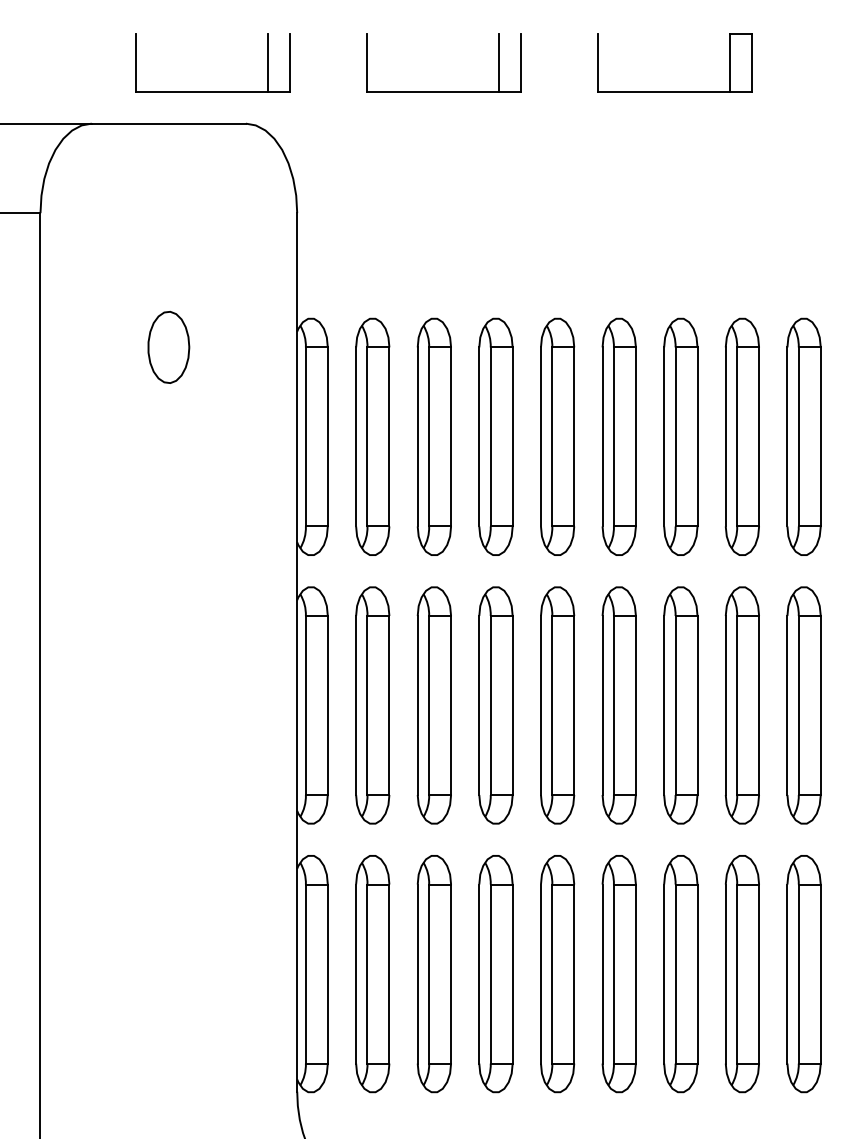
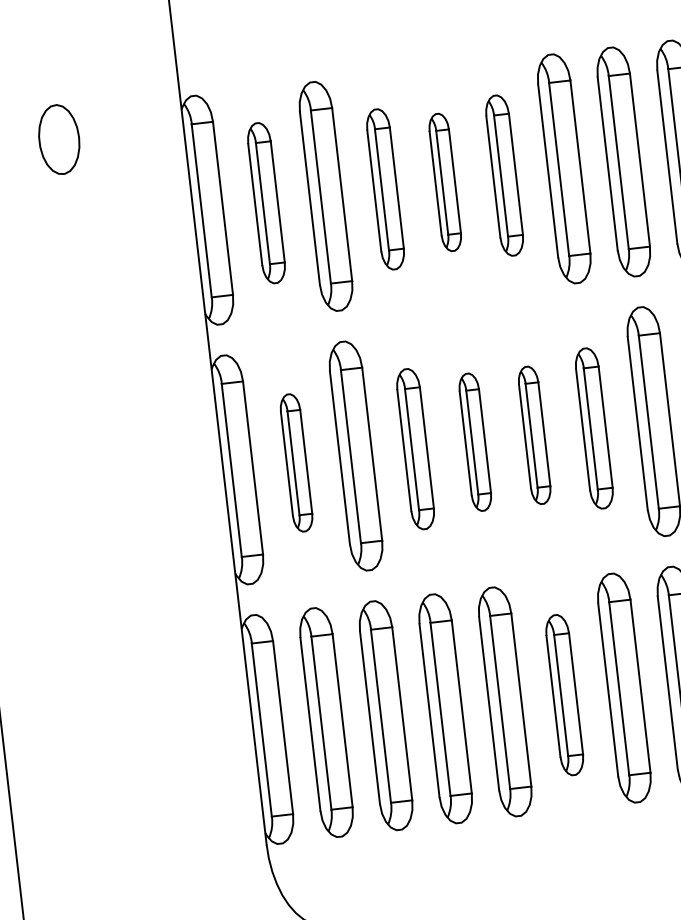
part: (372, 436) -> (266, 202), size x0.7
part: (495, 436) -> (385, 189), size x0.7
part: (557, 436) -> (445, 182), size x0.6
part: (618, 436) -> (503, 175), size x0.7
part: (372, 705) -> (296, 462), size x0.6
part: (495, 705) -> (415, 449), size x0.7
part: (557, 705) -> (475, 442), size x0.6
part: (618, 705) -> (534, 435), size x0.6
part: (680, 705) -> (594, 428), size x0.7
part: (618, 974) -> (564, 695), size x0.7

